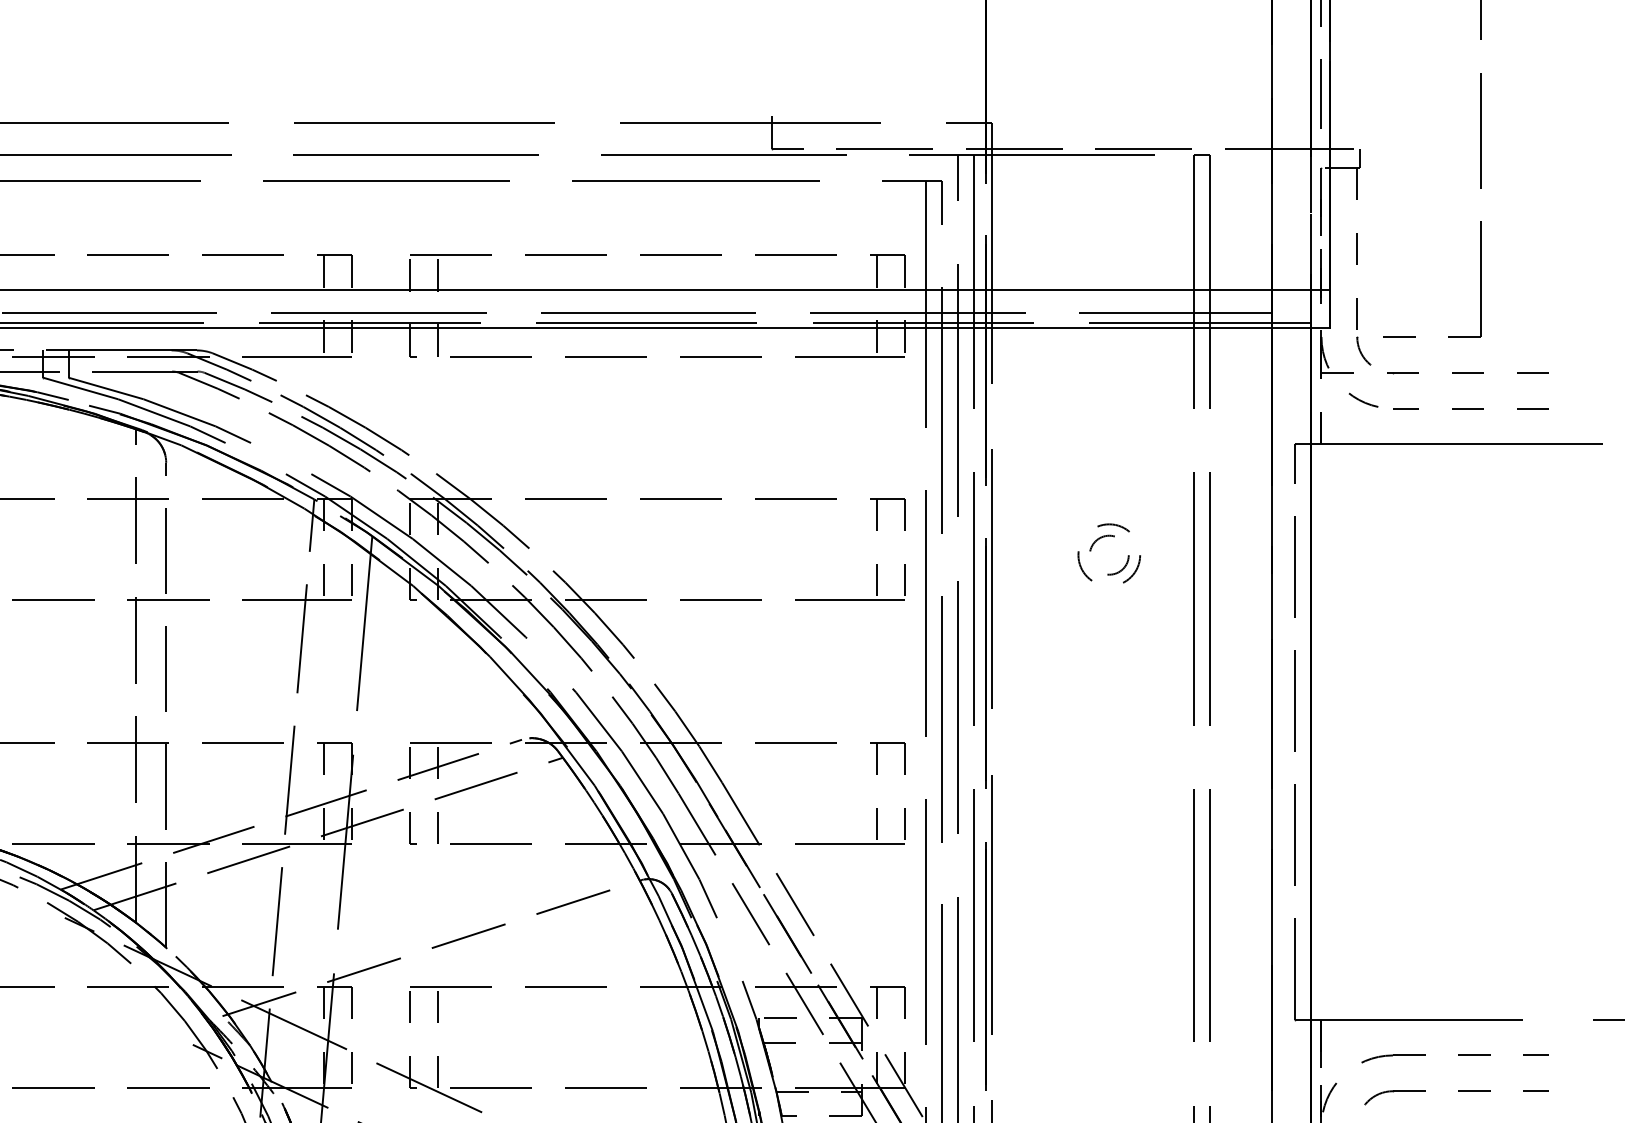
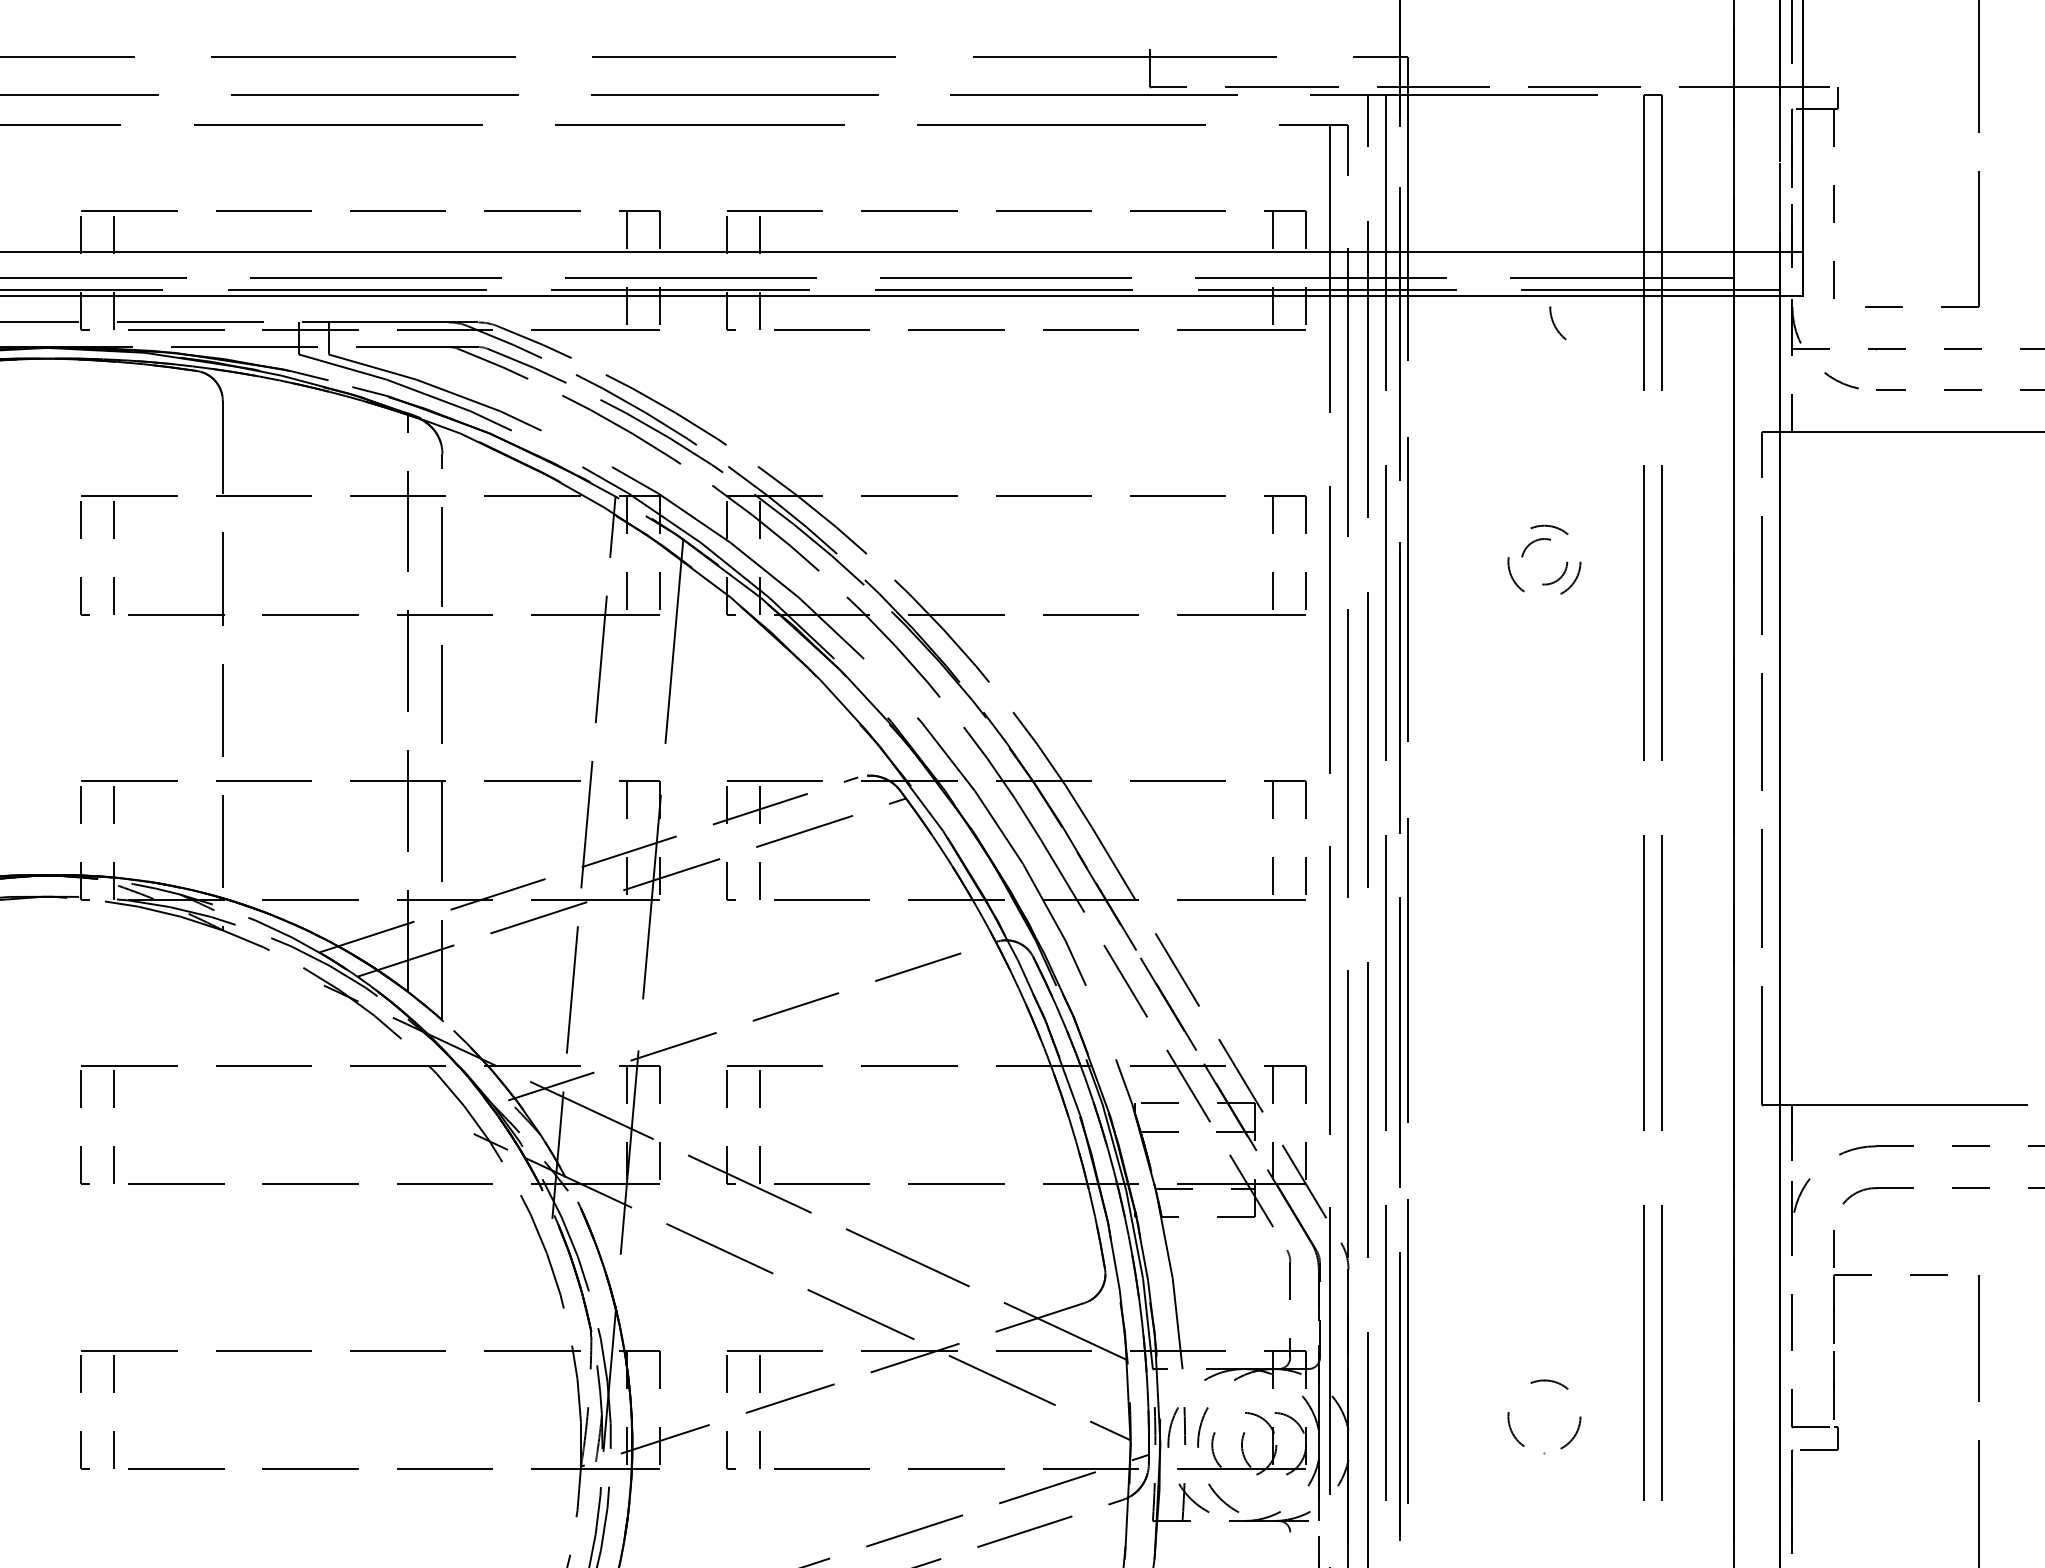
part: (1363, 351) -> (1557, 323), moved

